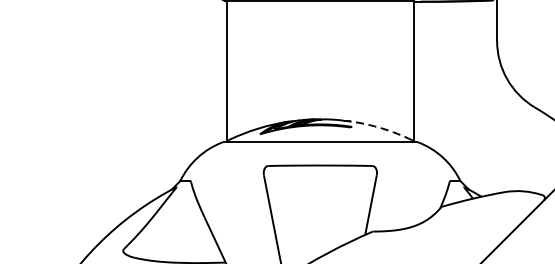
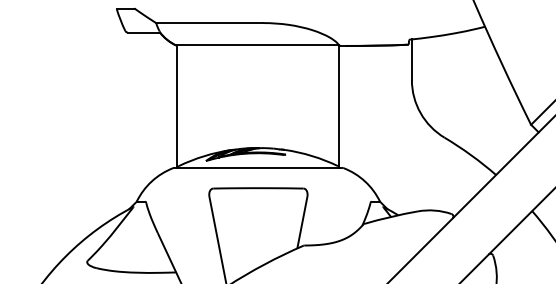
arc: (382, 129) -> (312, 156), dashed -> solid

